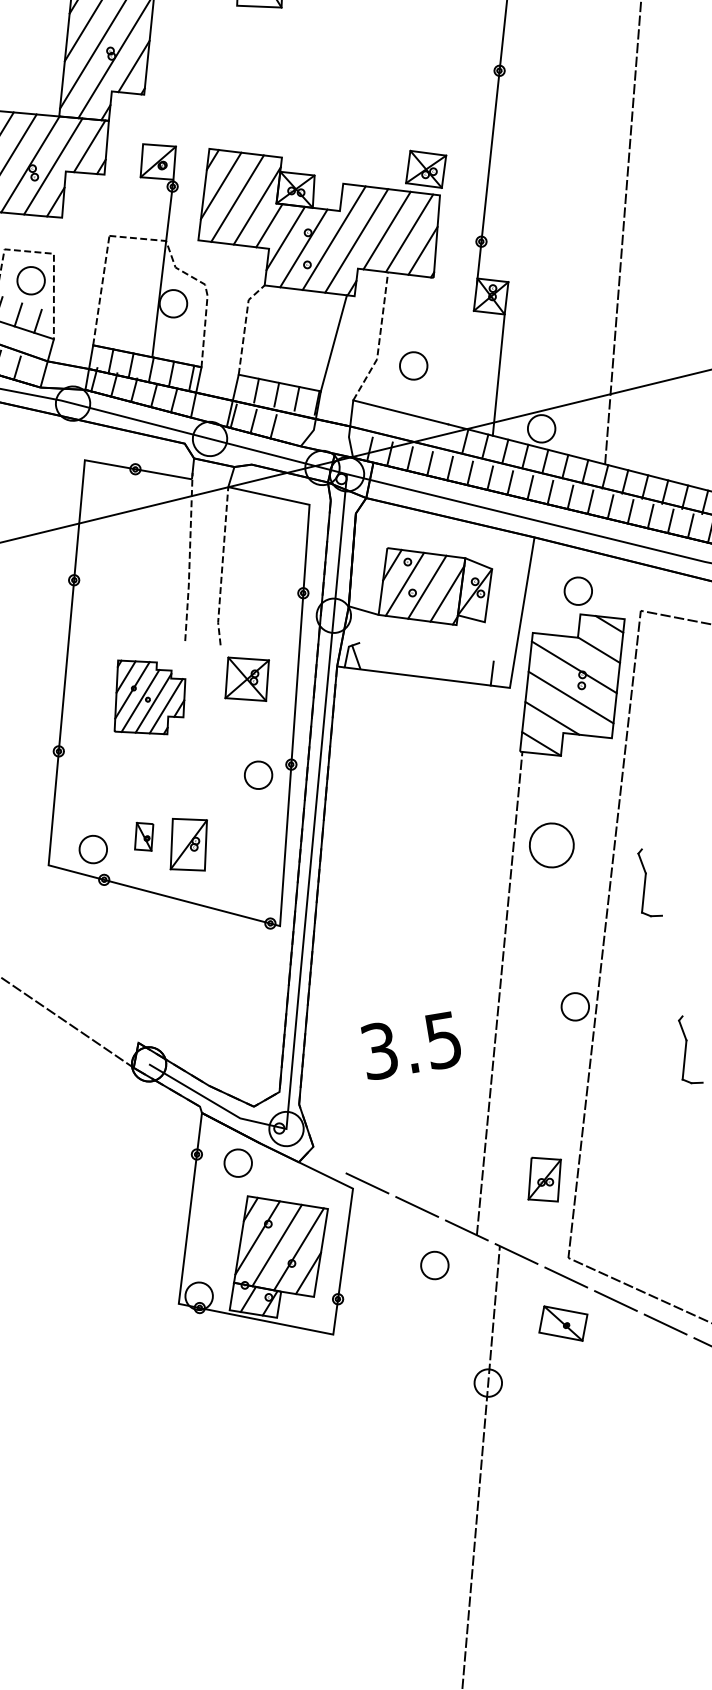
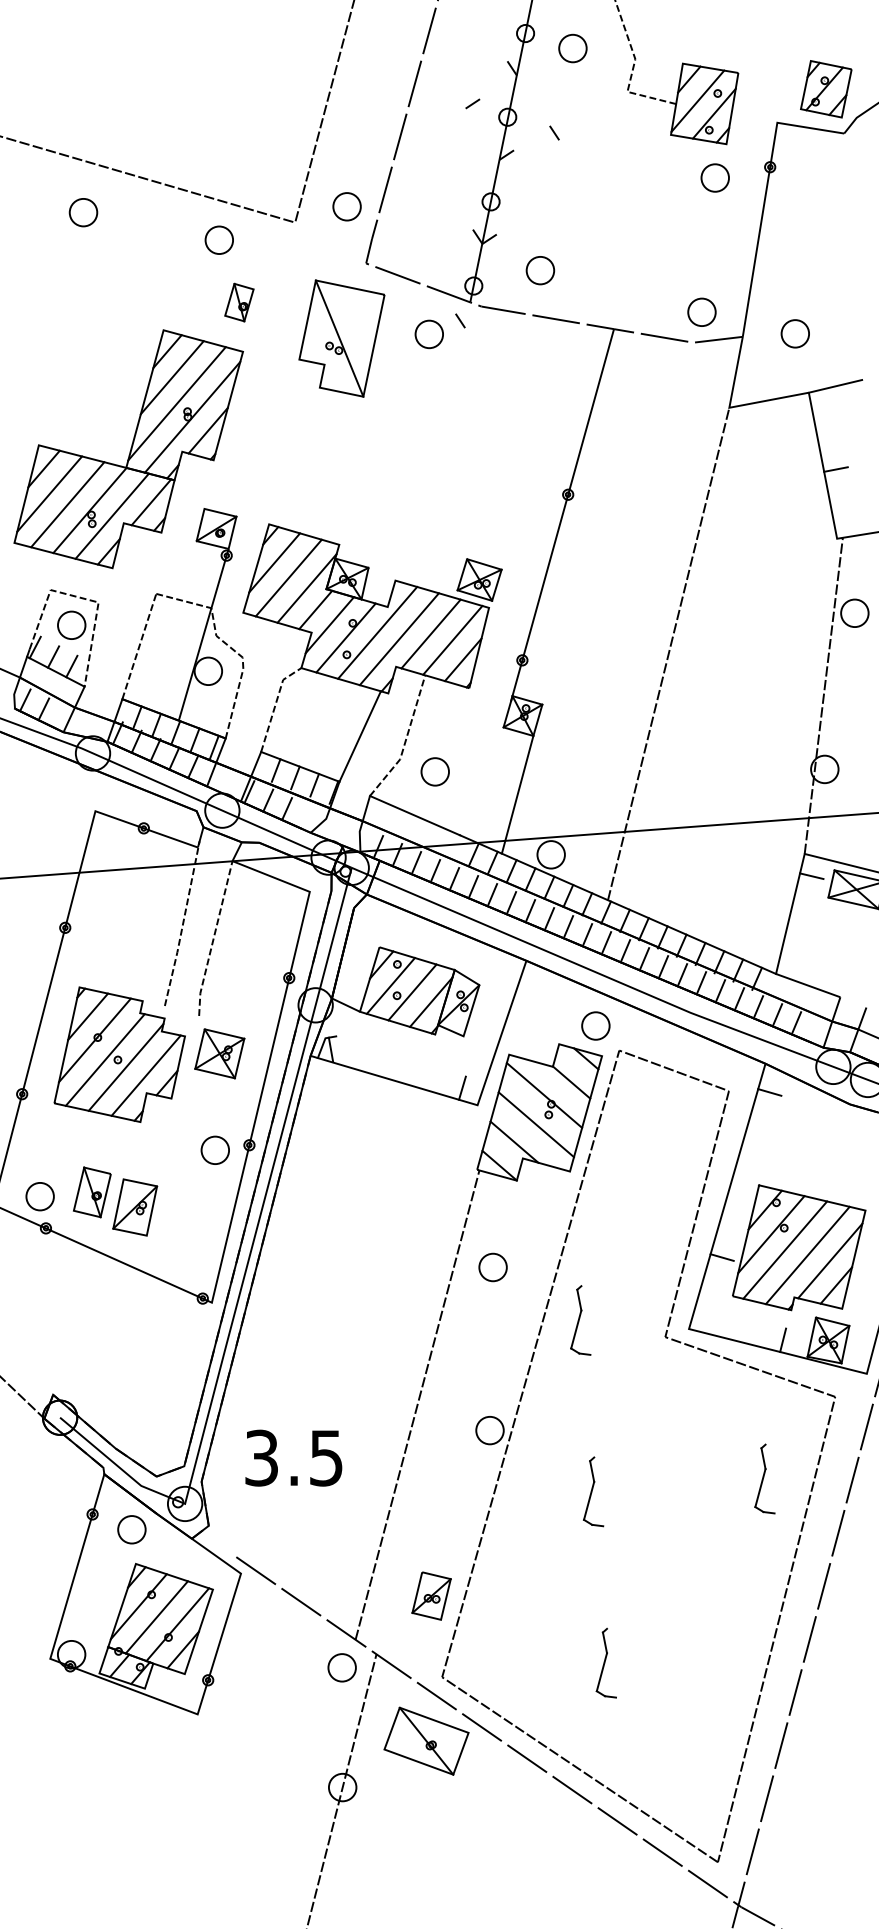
part: (577, 590) -> (595, 1025), moved
part: (148, 696) -> (119, 1054), size x1.67
part: (144, 836) -> (92, 1192), size x1.67
part: (551, 845) -> (492, 1267), size x0.62
text: (410, 1045) -> (293, 1457), moved
part: (434, 1265) -> (341, 1667), moved
part: (563, 1322) -> (426, 1740), size x1.67

